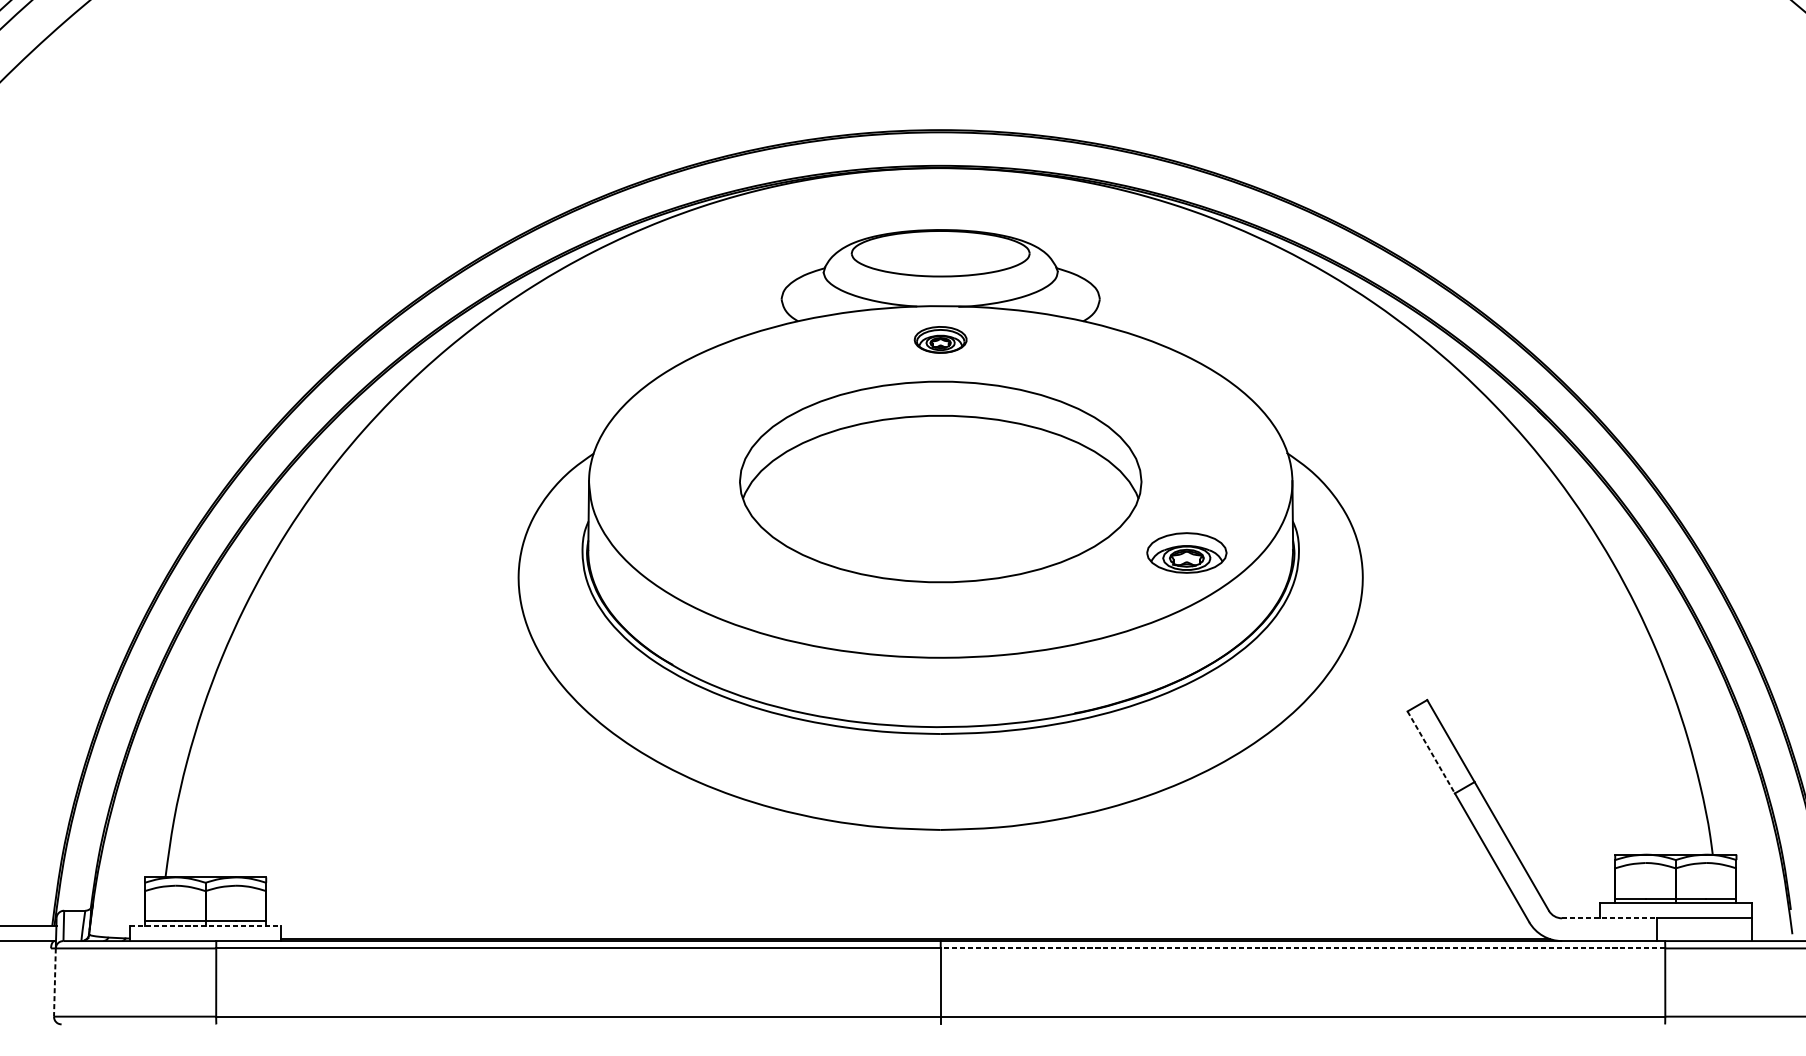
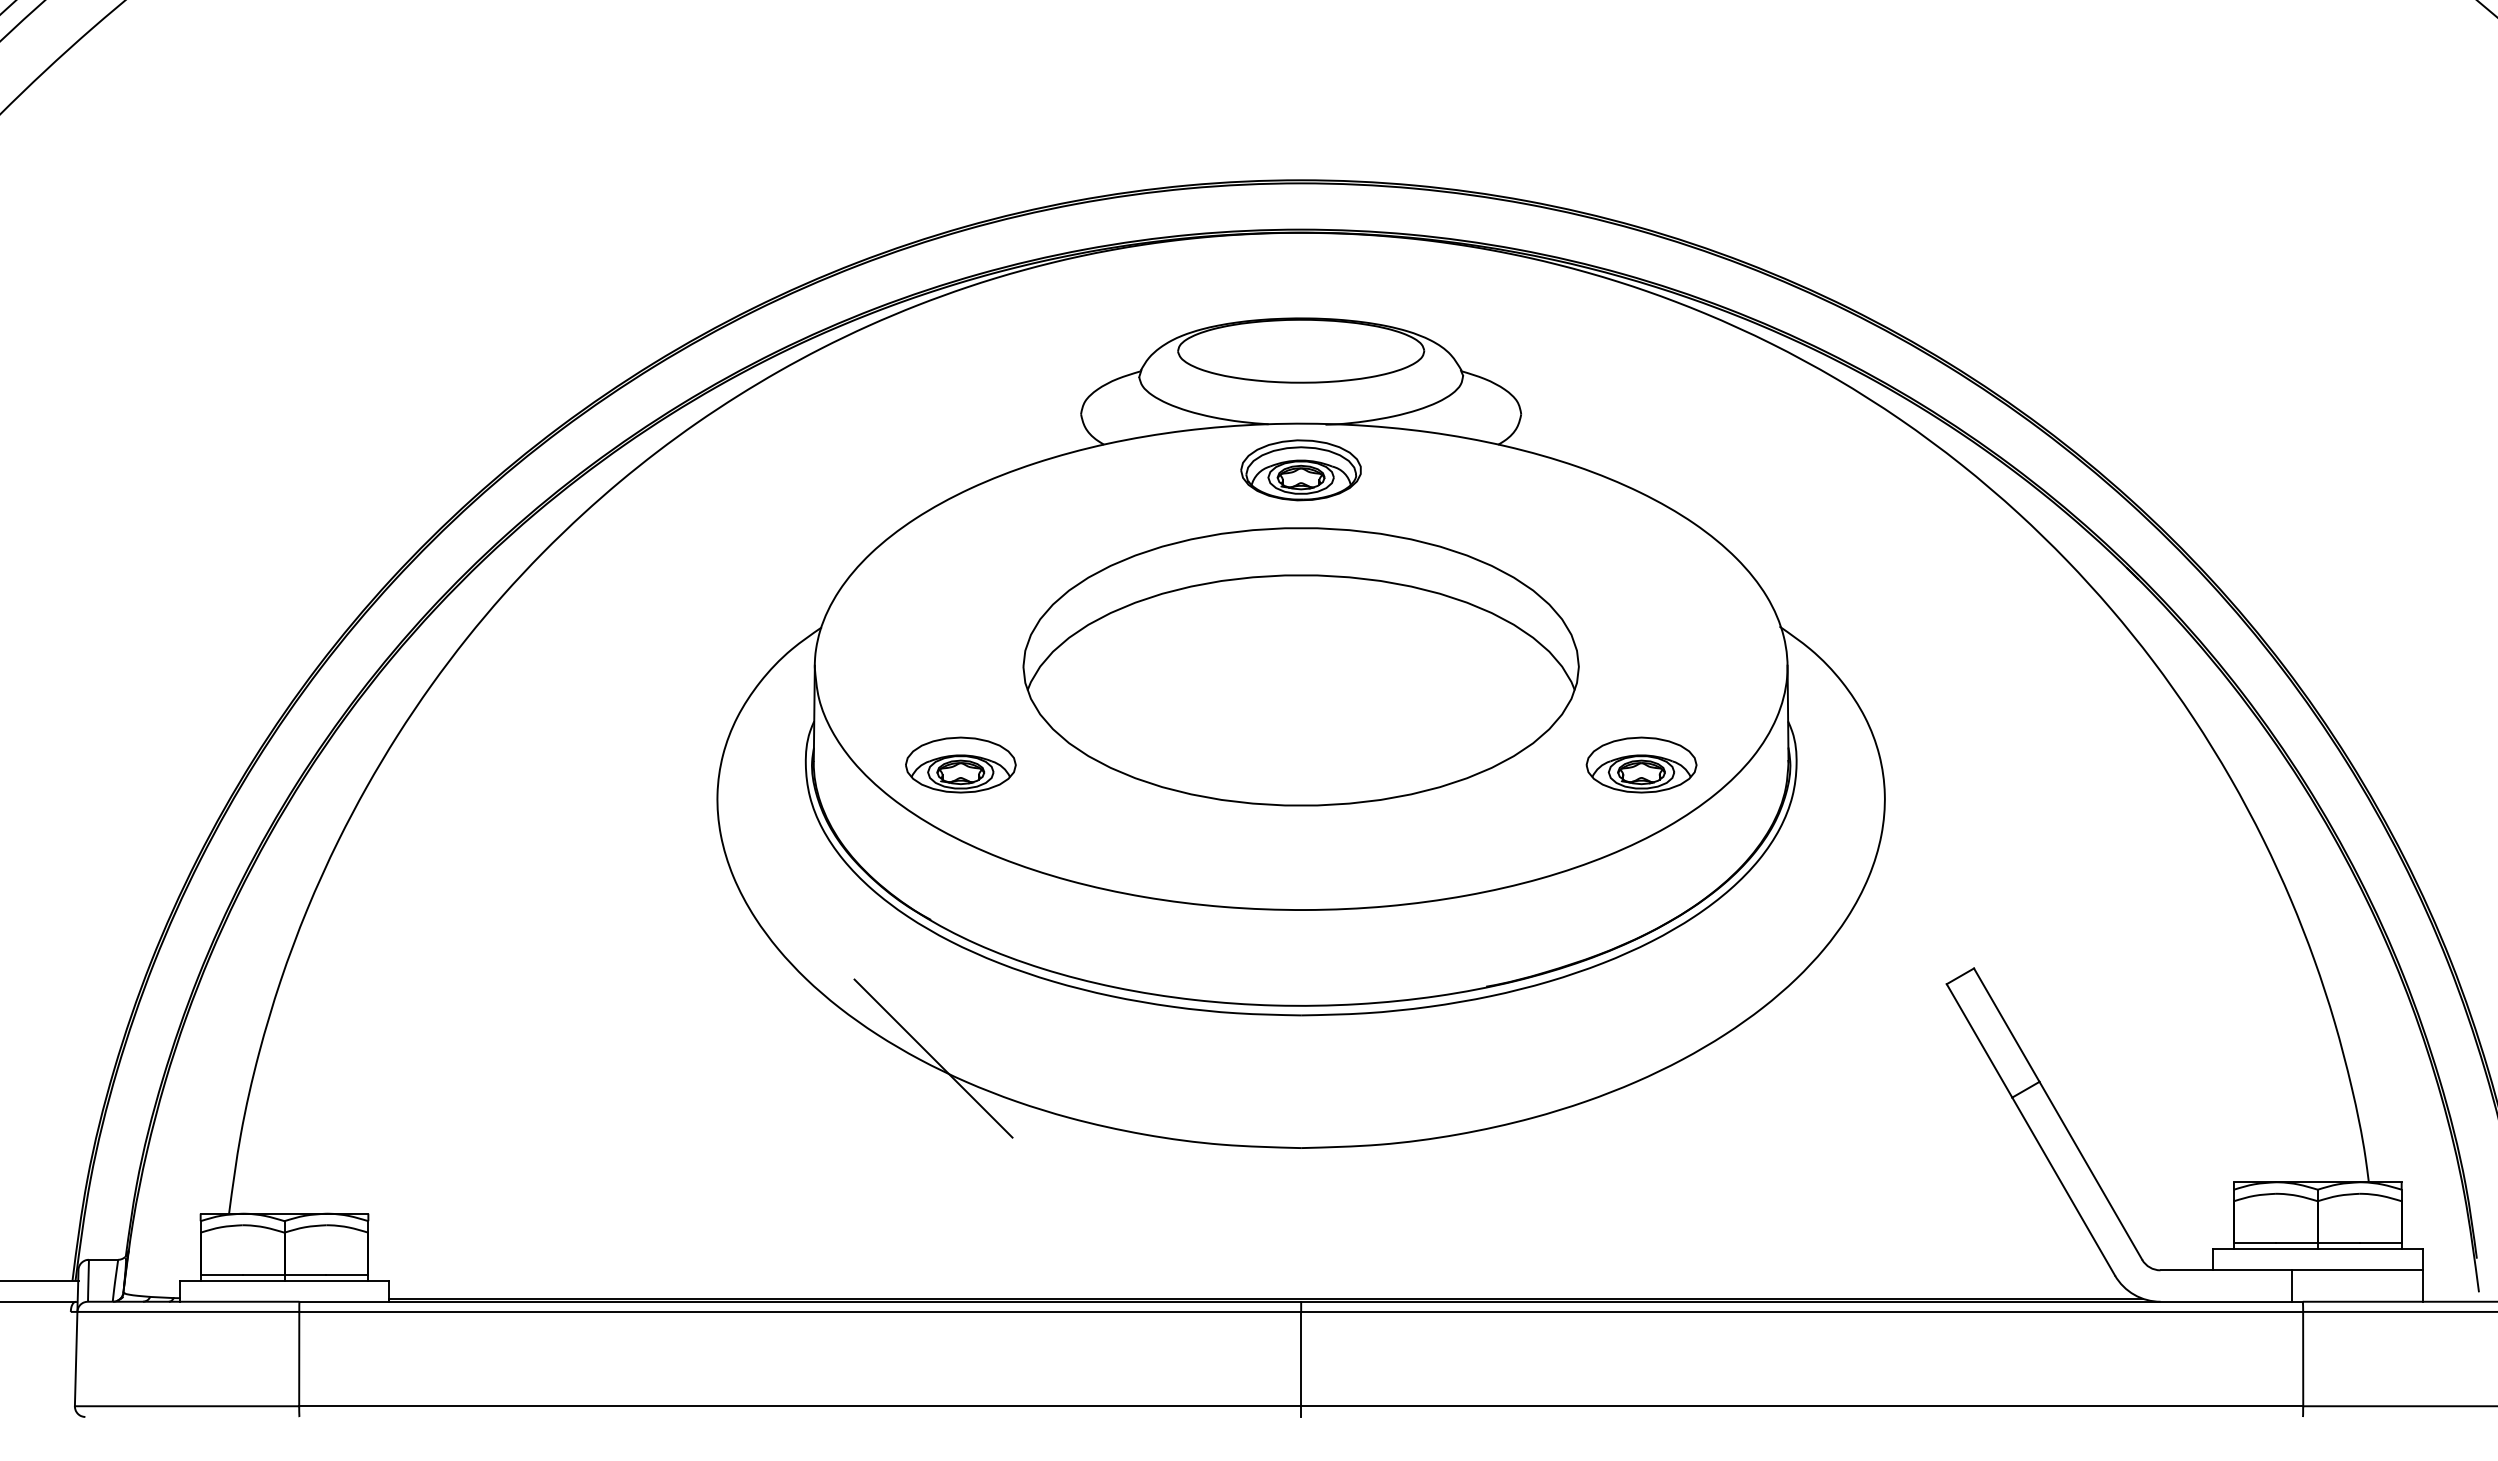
part: (940, 339) -> (1300, 470), size x1.67
part: (694, 552) -> (960, 764), added
line: (1431, 752) -> (1979, 1041), dashed -> solid
line: (674, 765) -> (933, 1058), added
line: (1609, 918) -> (2226, 1270), dashed -> solid
line: (205, 925) -> (284, 1280), dashed -> solid
line: (1303, 948) -> (1802, 1311), dashed -> solid
line: (55, 982) -> (76, 1359), dashed -> solid

